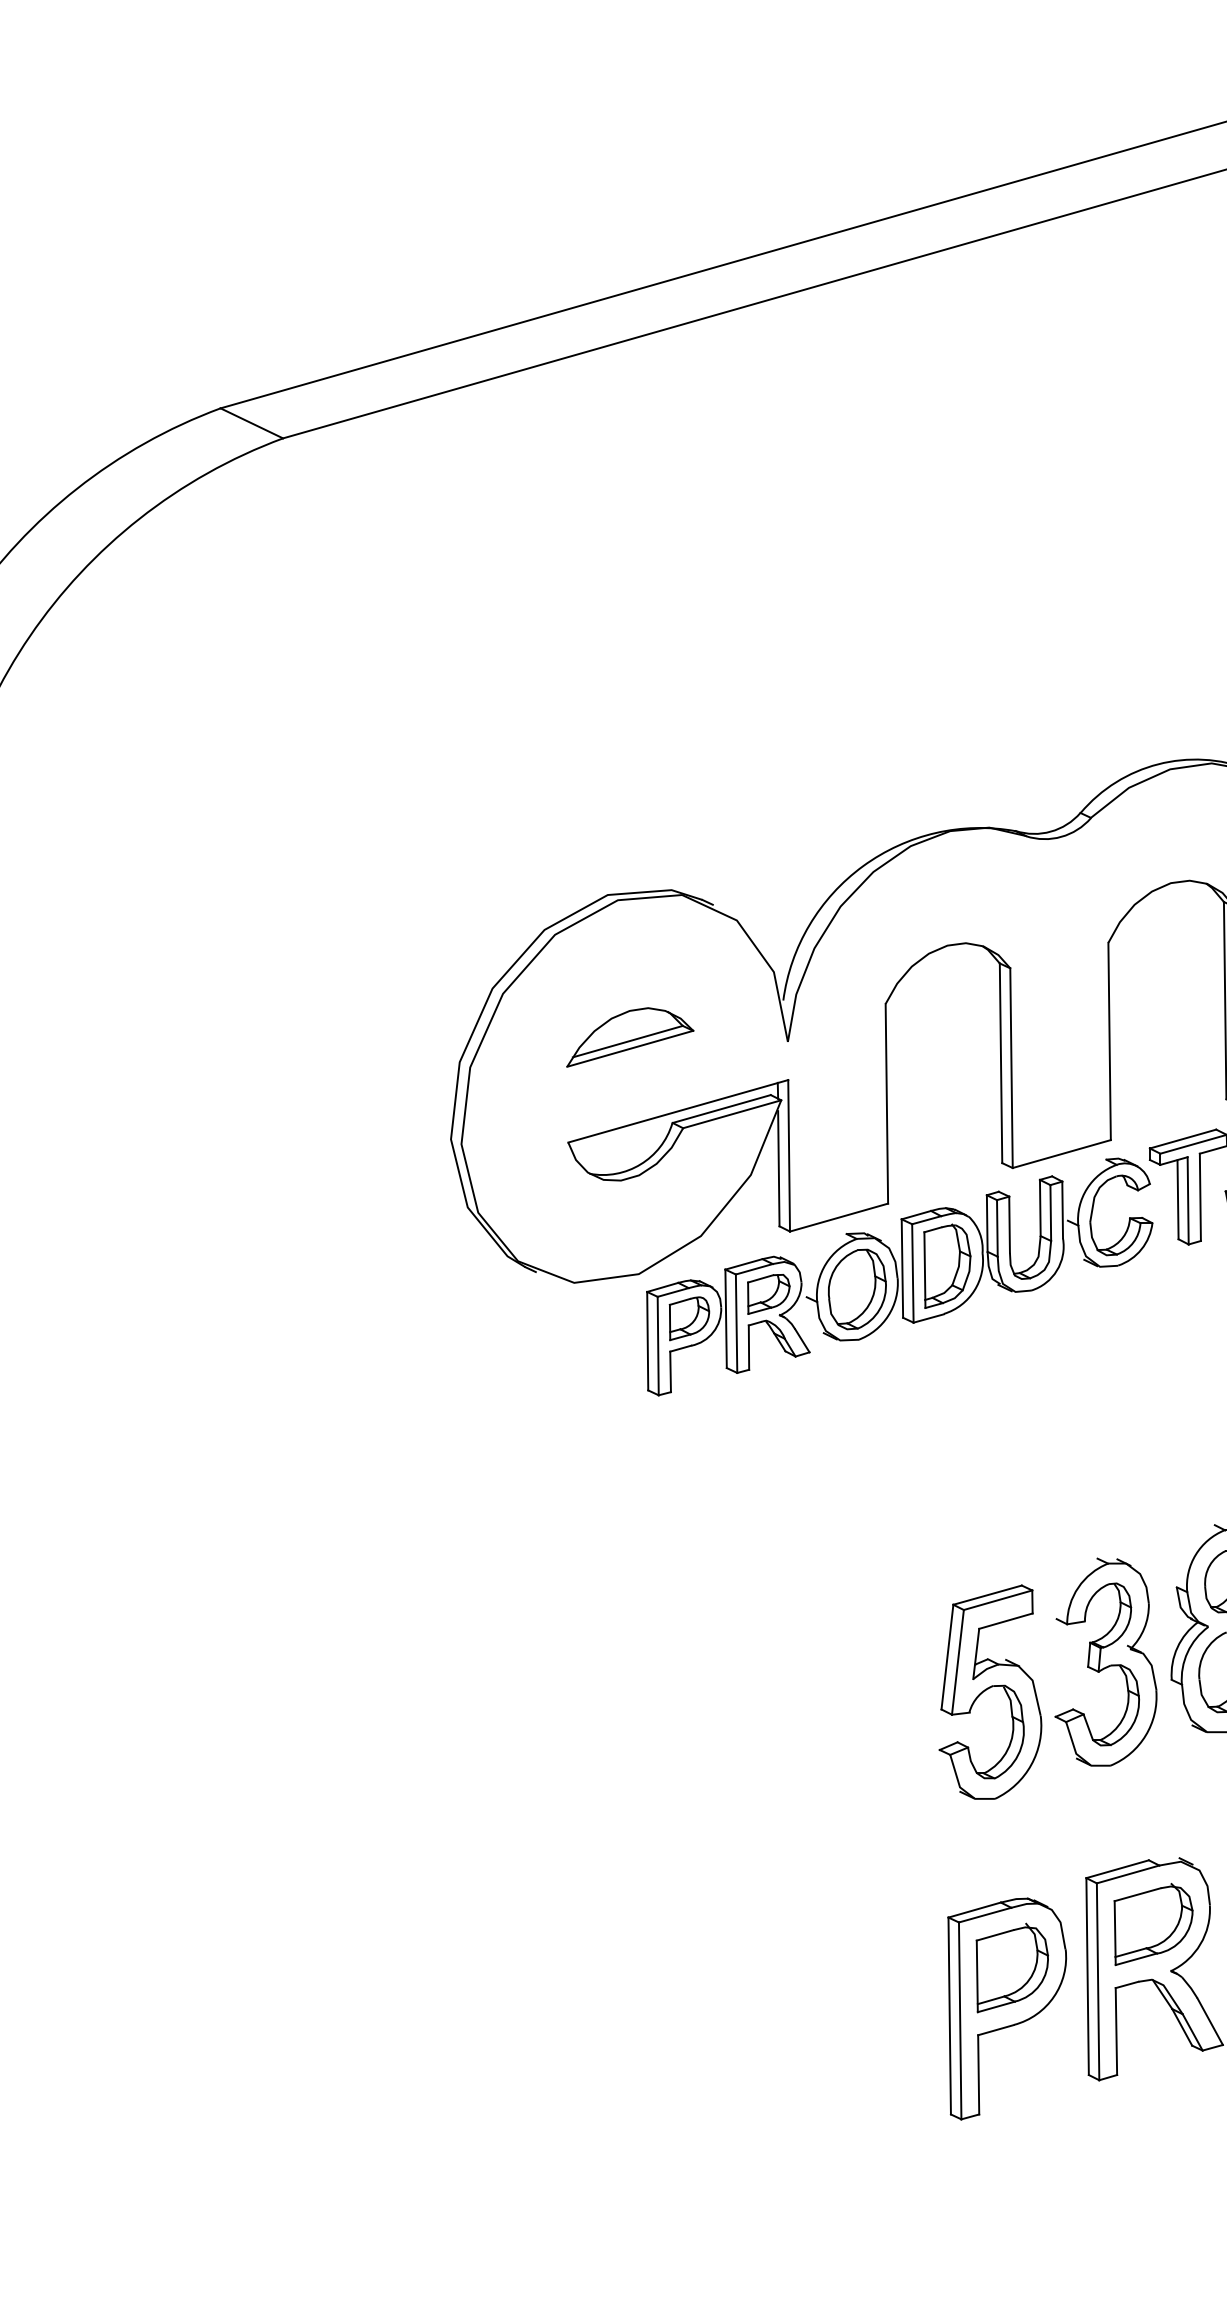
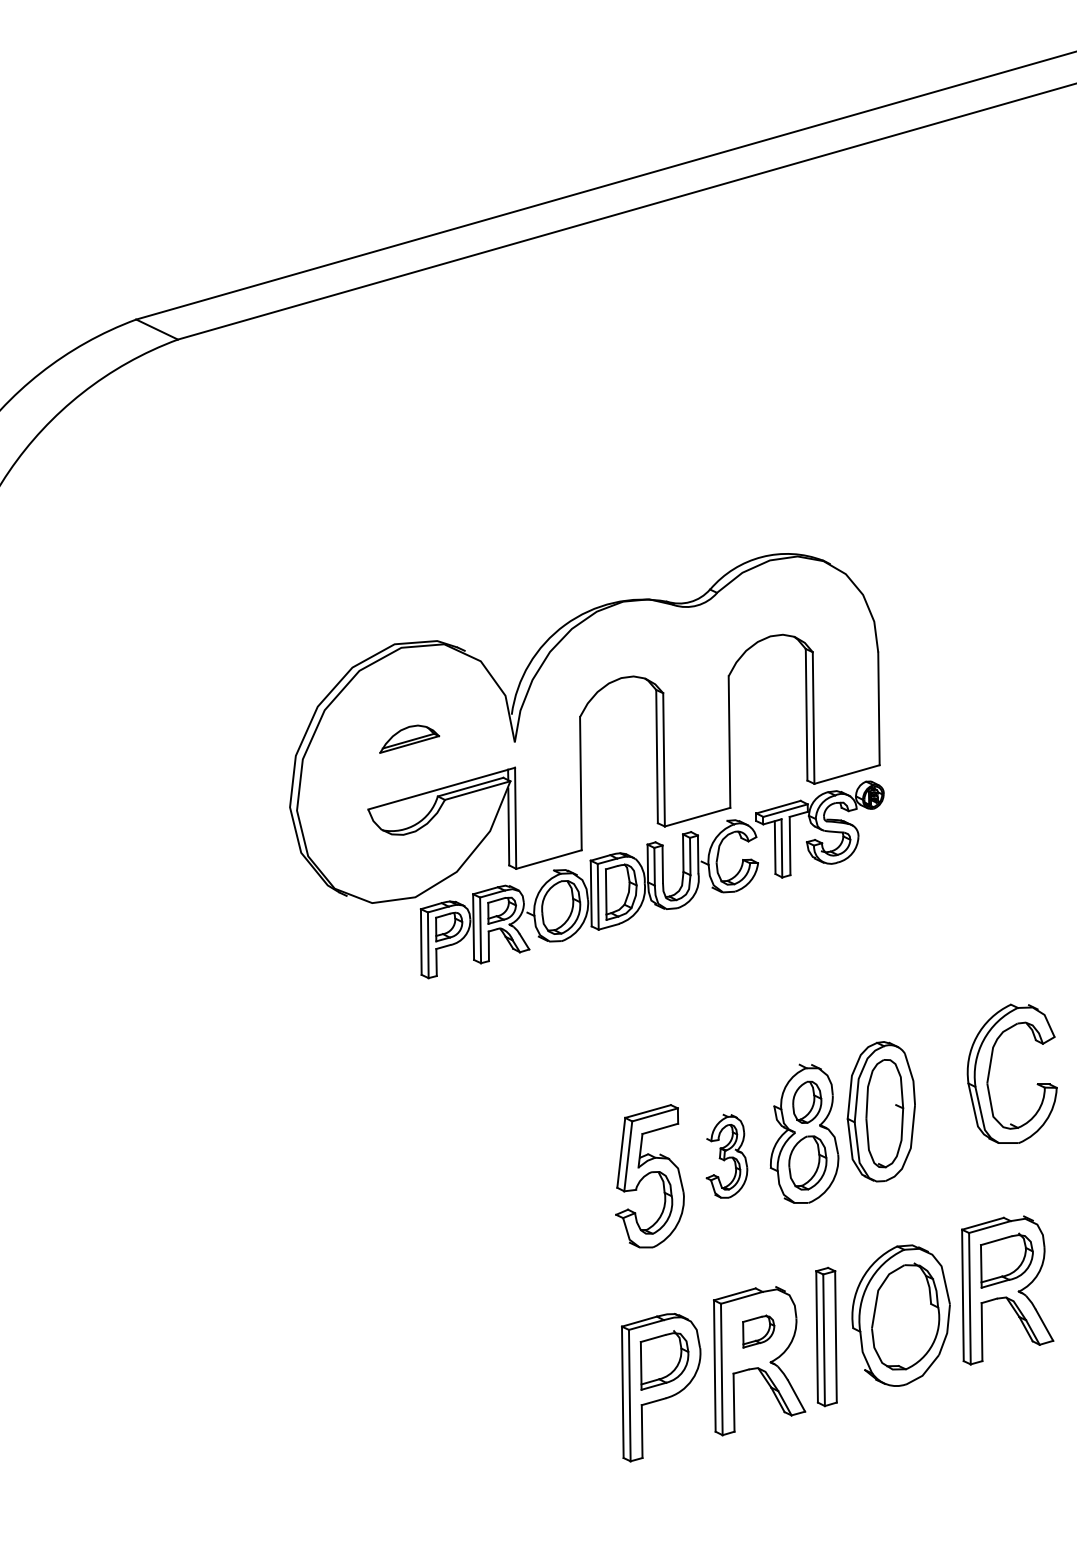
part: (630, 1036) -> (409, 738), size x0.7
part: (1105, 1662) -> (726, 1156), size x0.6
part: (1153, 1924) -> (758, 1331), size x0.6

